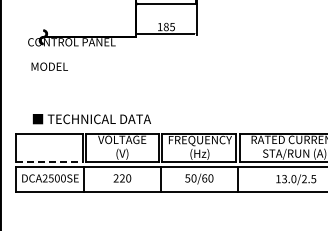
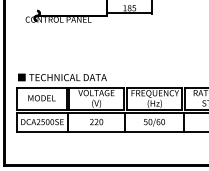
text: (49, 66) -> (41, 98), moved
text: (91, 119) -> (62, 77), moved
line: (49, 162) -> (41, 110), dashed -> solid

